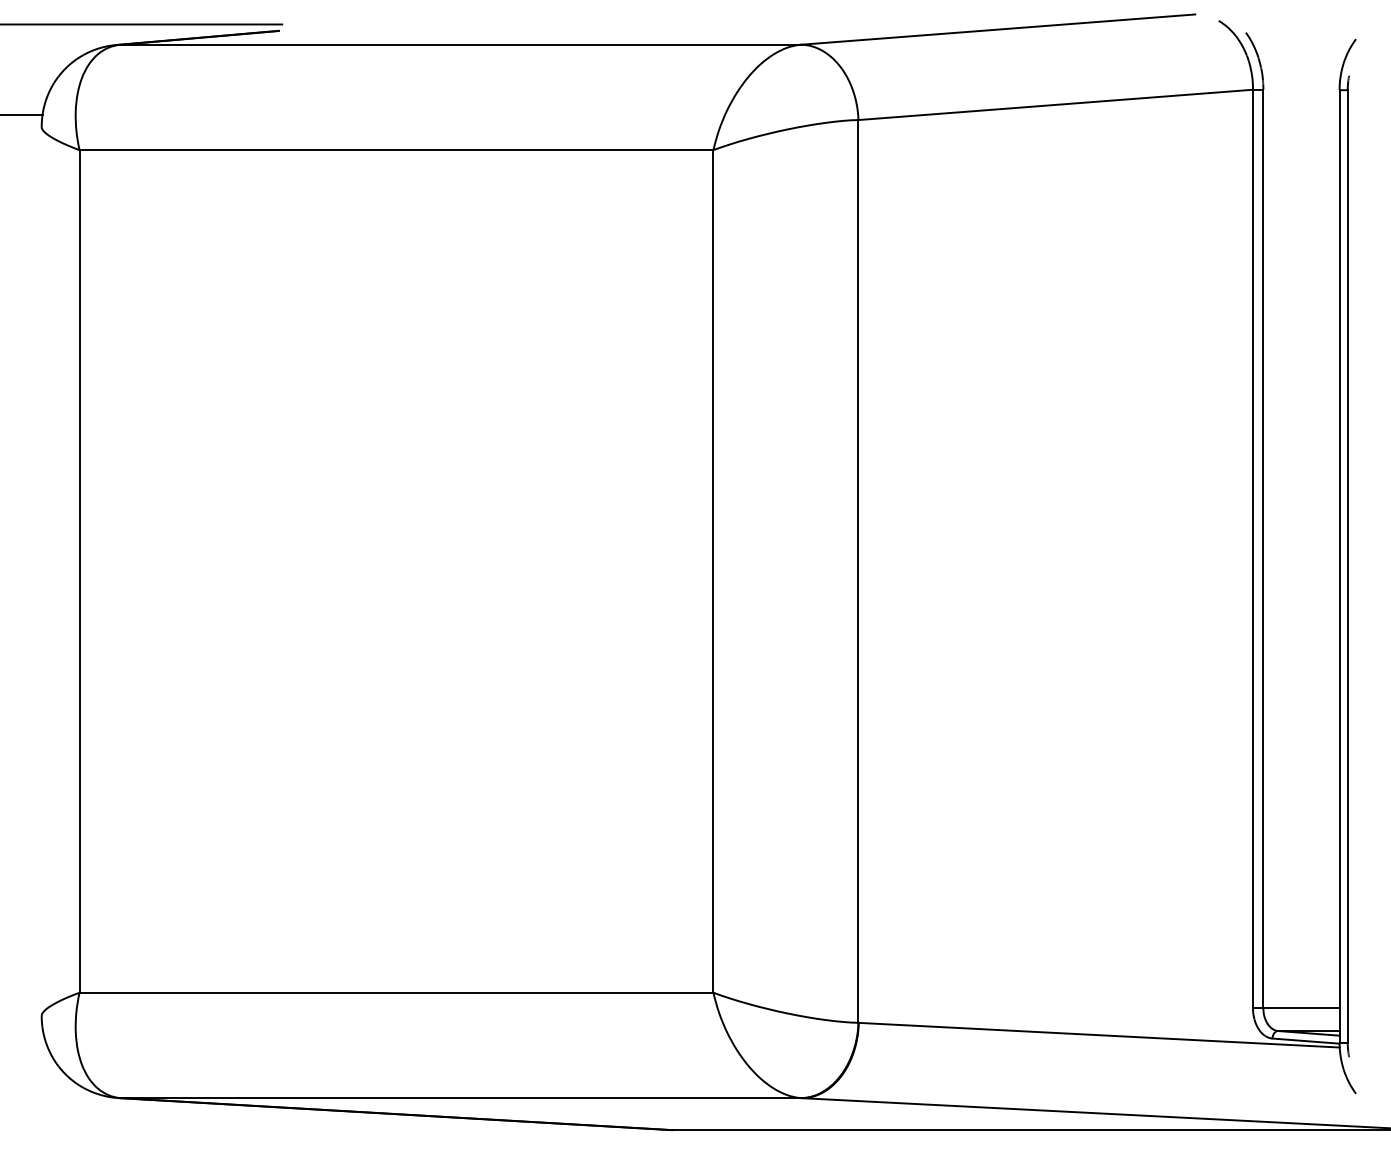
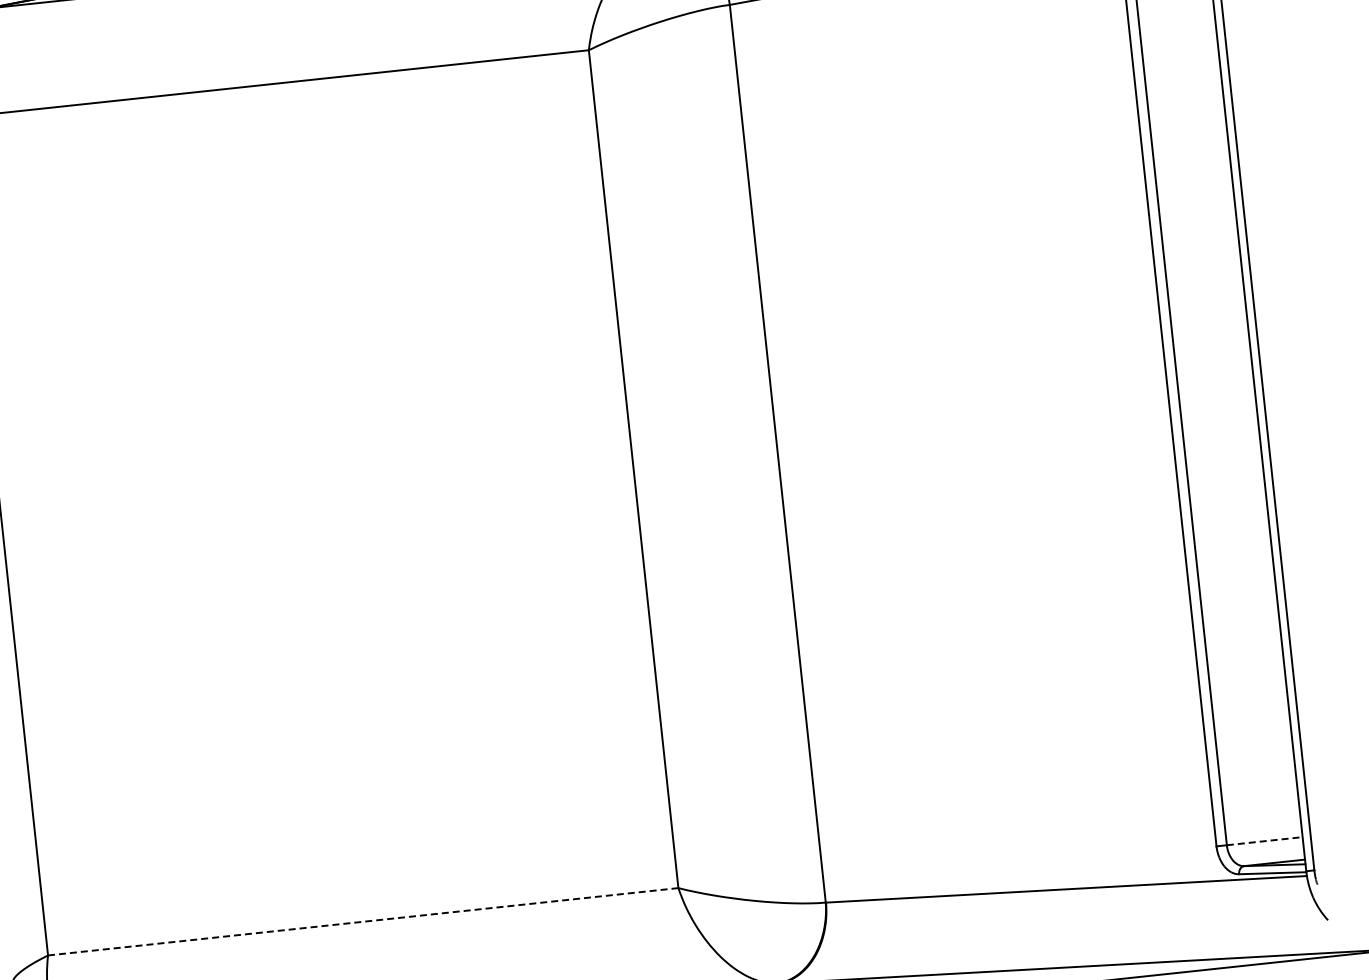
line: (396, 992) -> (363, 921), solid -> dashed
line: (1301, 1008) -> (1264, 841), solid -> dashed

